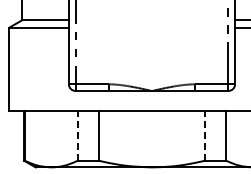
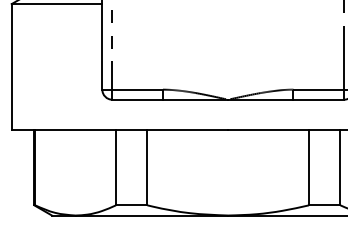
line: (77, 135) -> (115, 167), dashed -> solid
line: (205, 135) -> (309, 167), dashed -> solid

